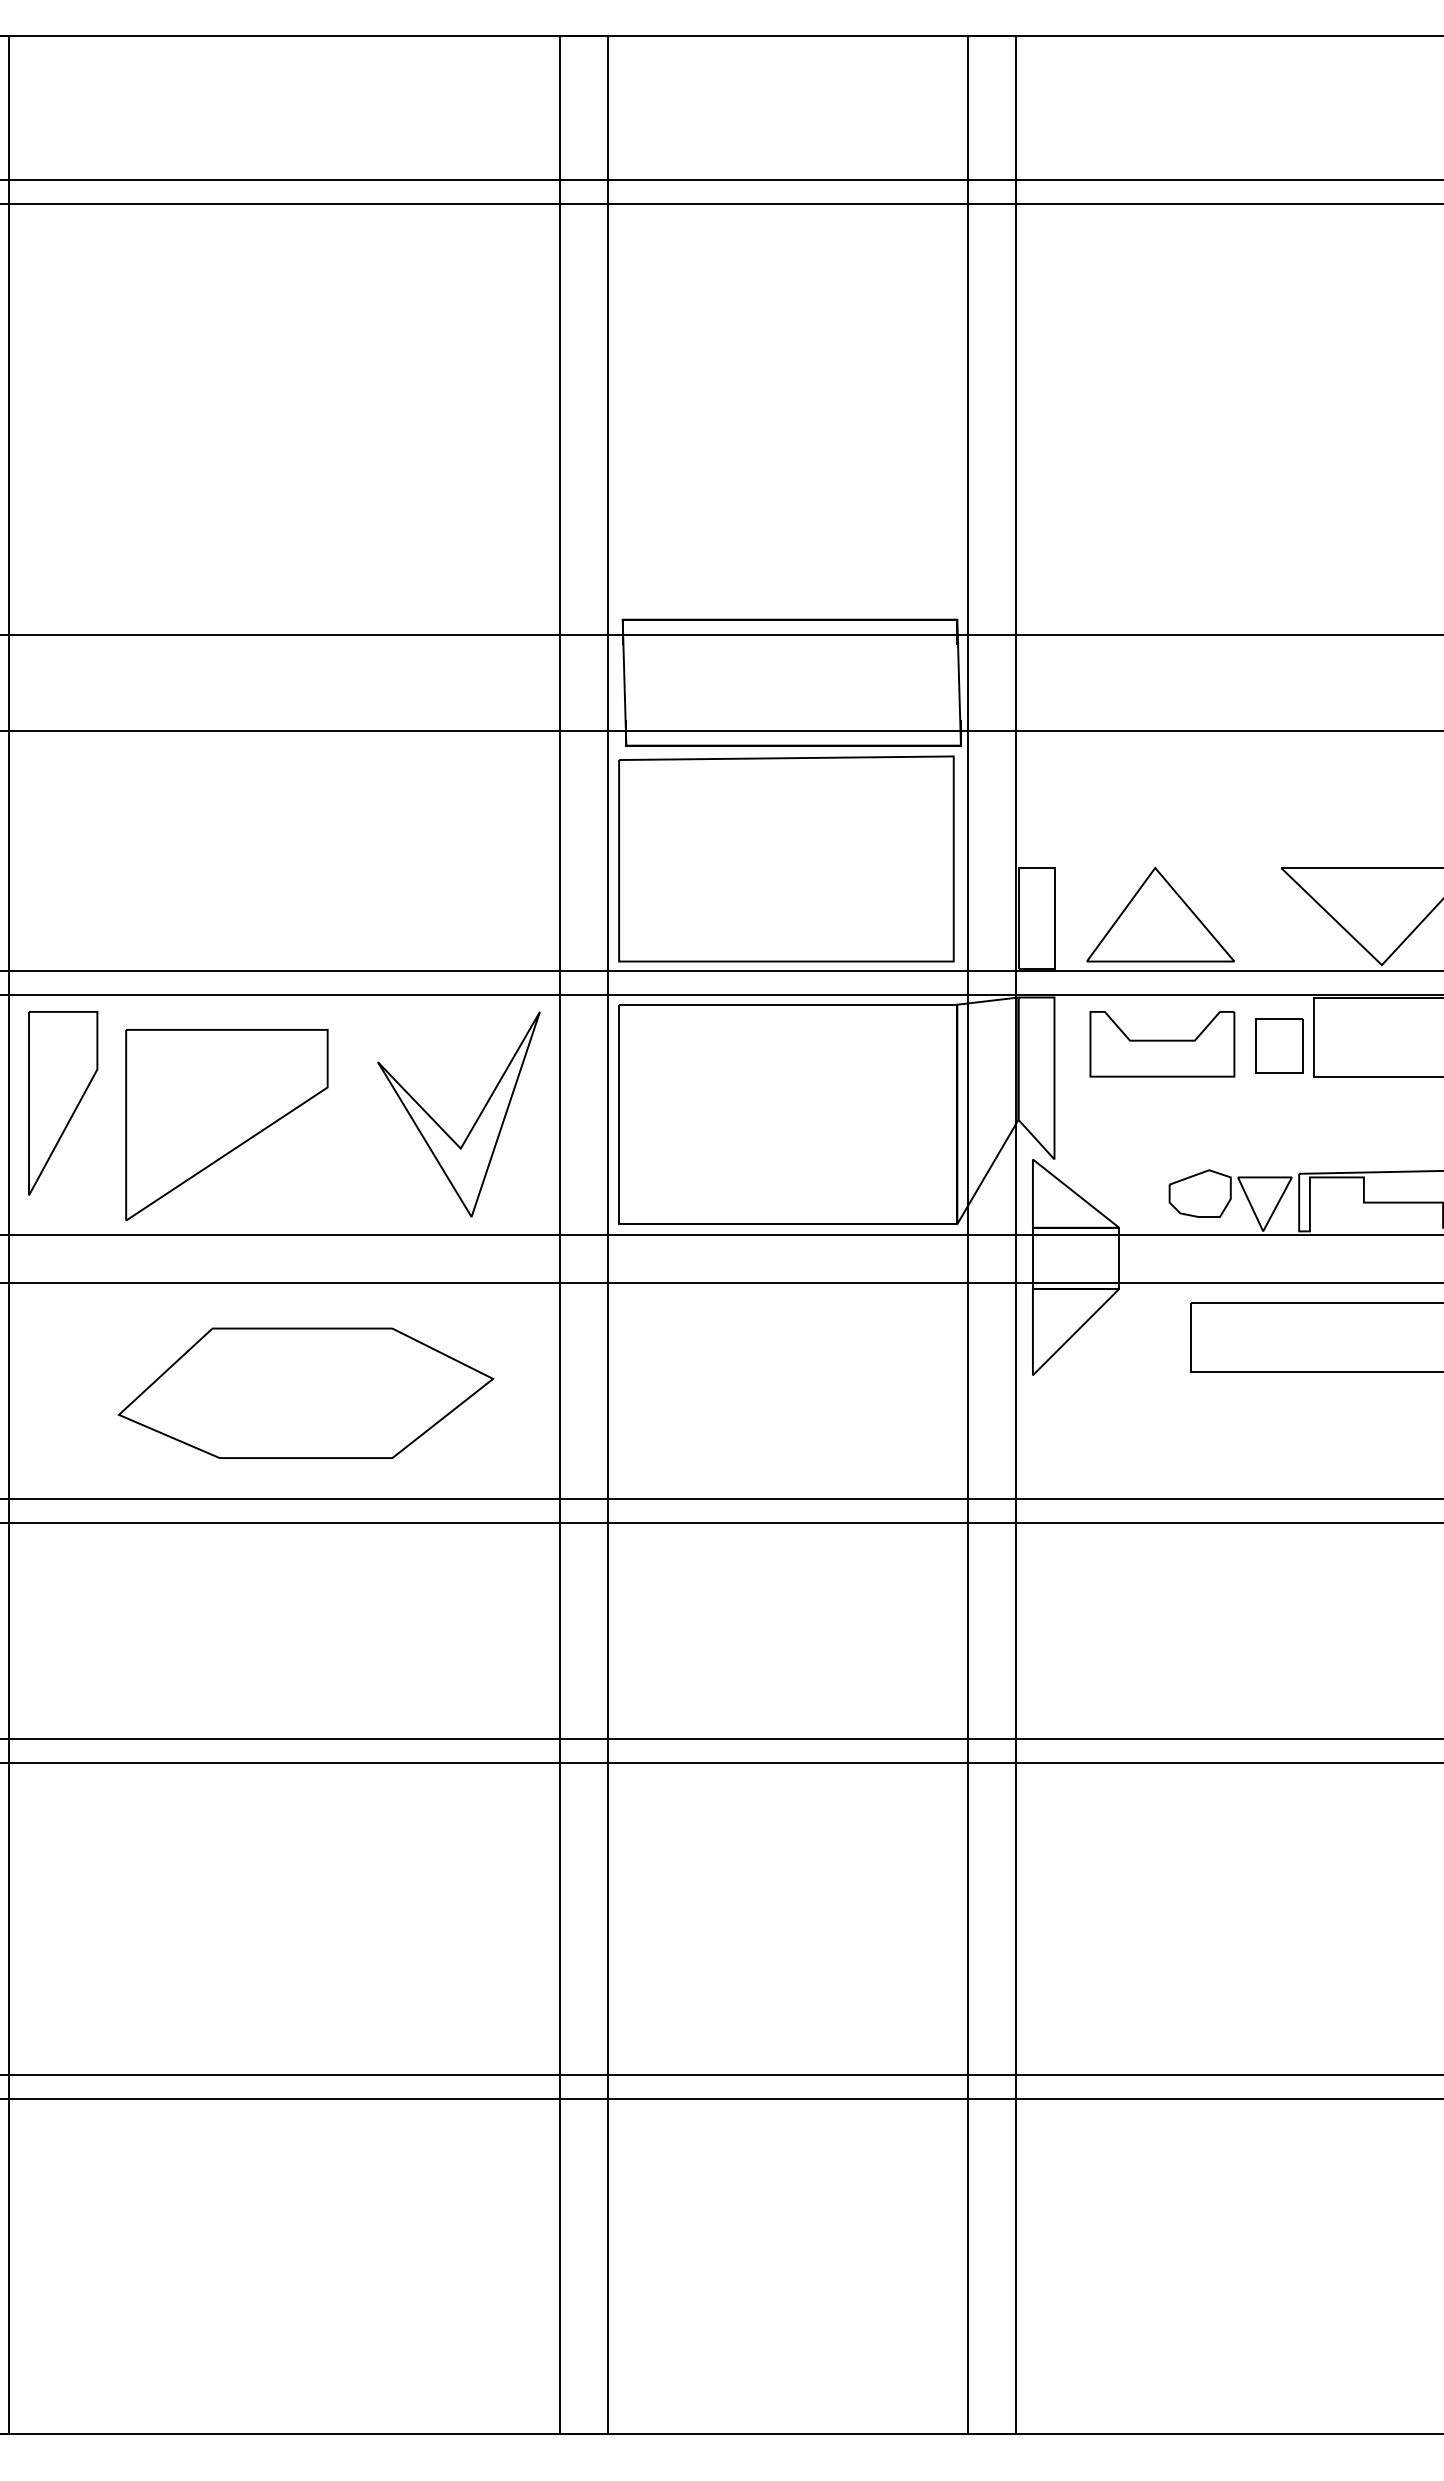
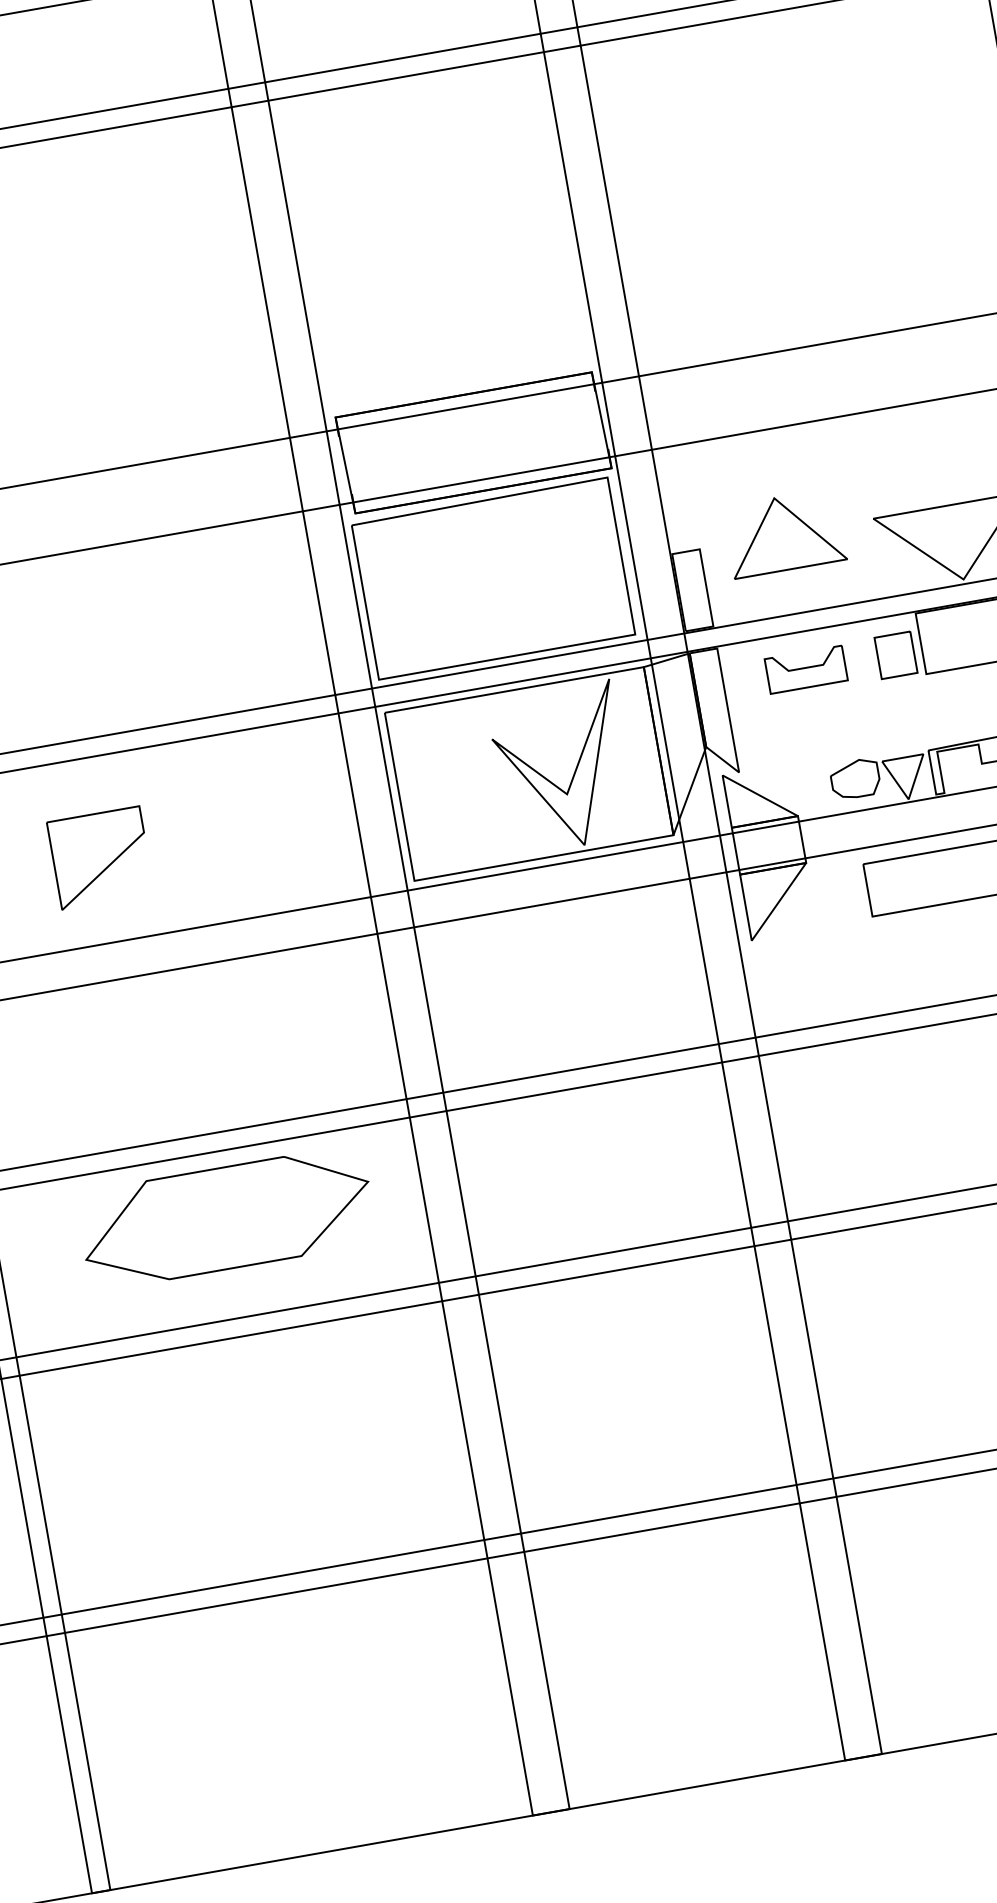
part: (1160, 914) -> (784, 533), moved
part: (1162, 1044) -> (806, 669), size x0.7
part: (474, 1122) -> (574, 772), moved
part: (226, 1125) -> (100, 858), size x0.6
part: (305, 1392) -> (226, 1217), moved

